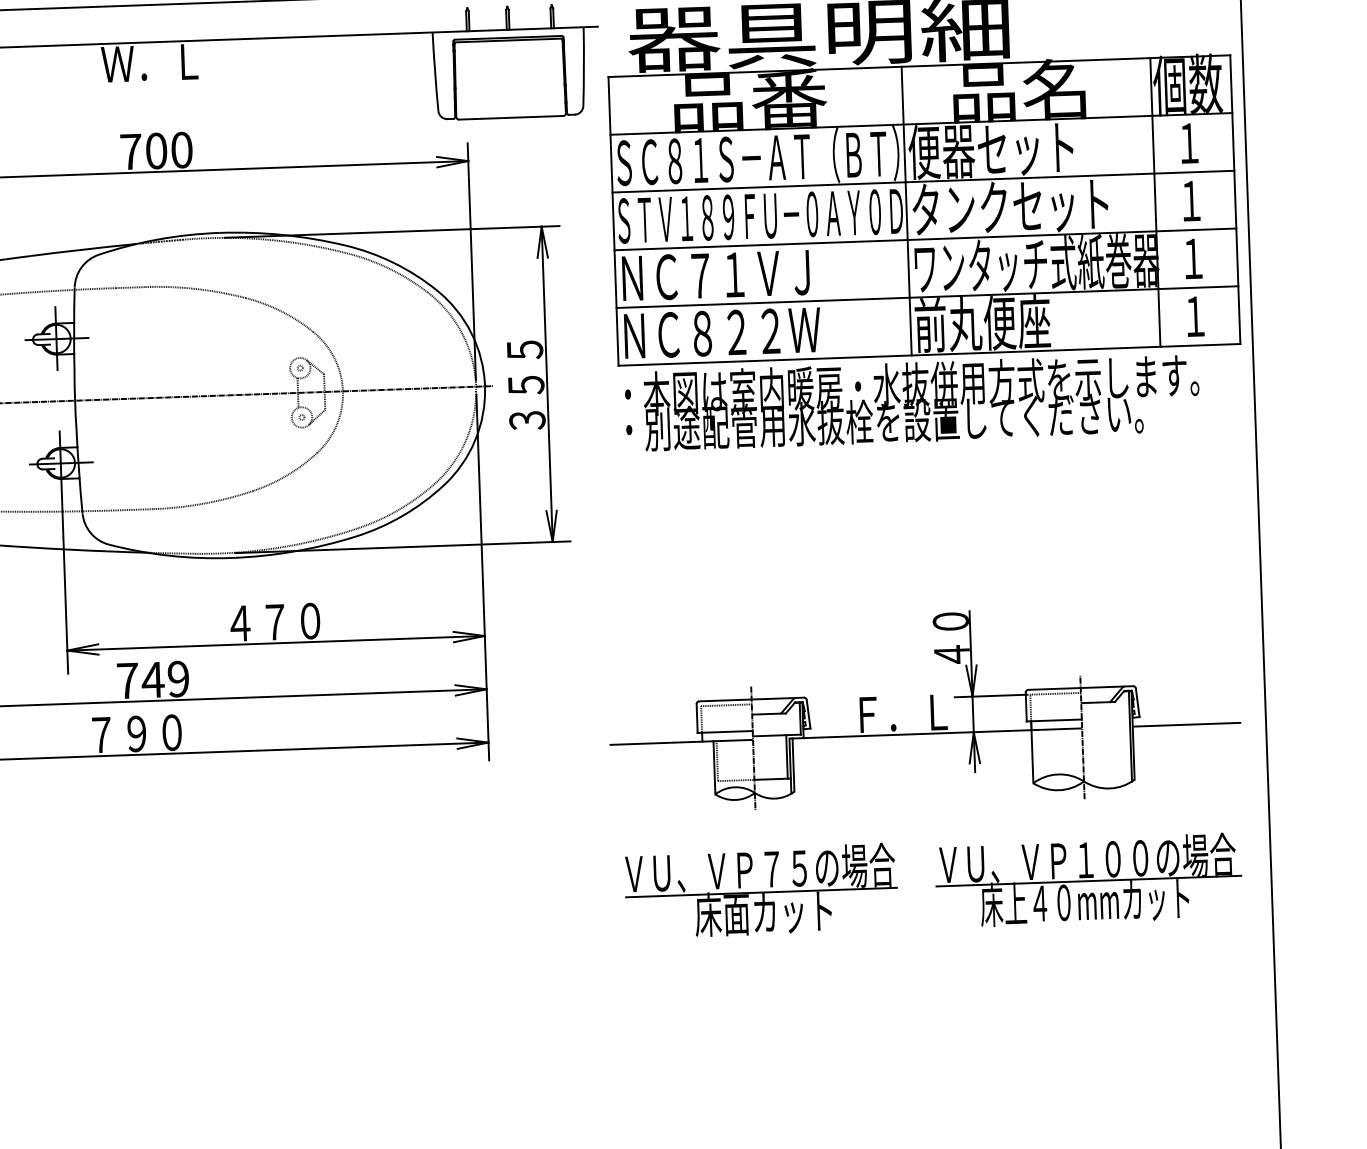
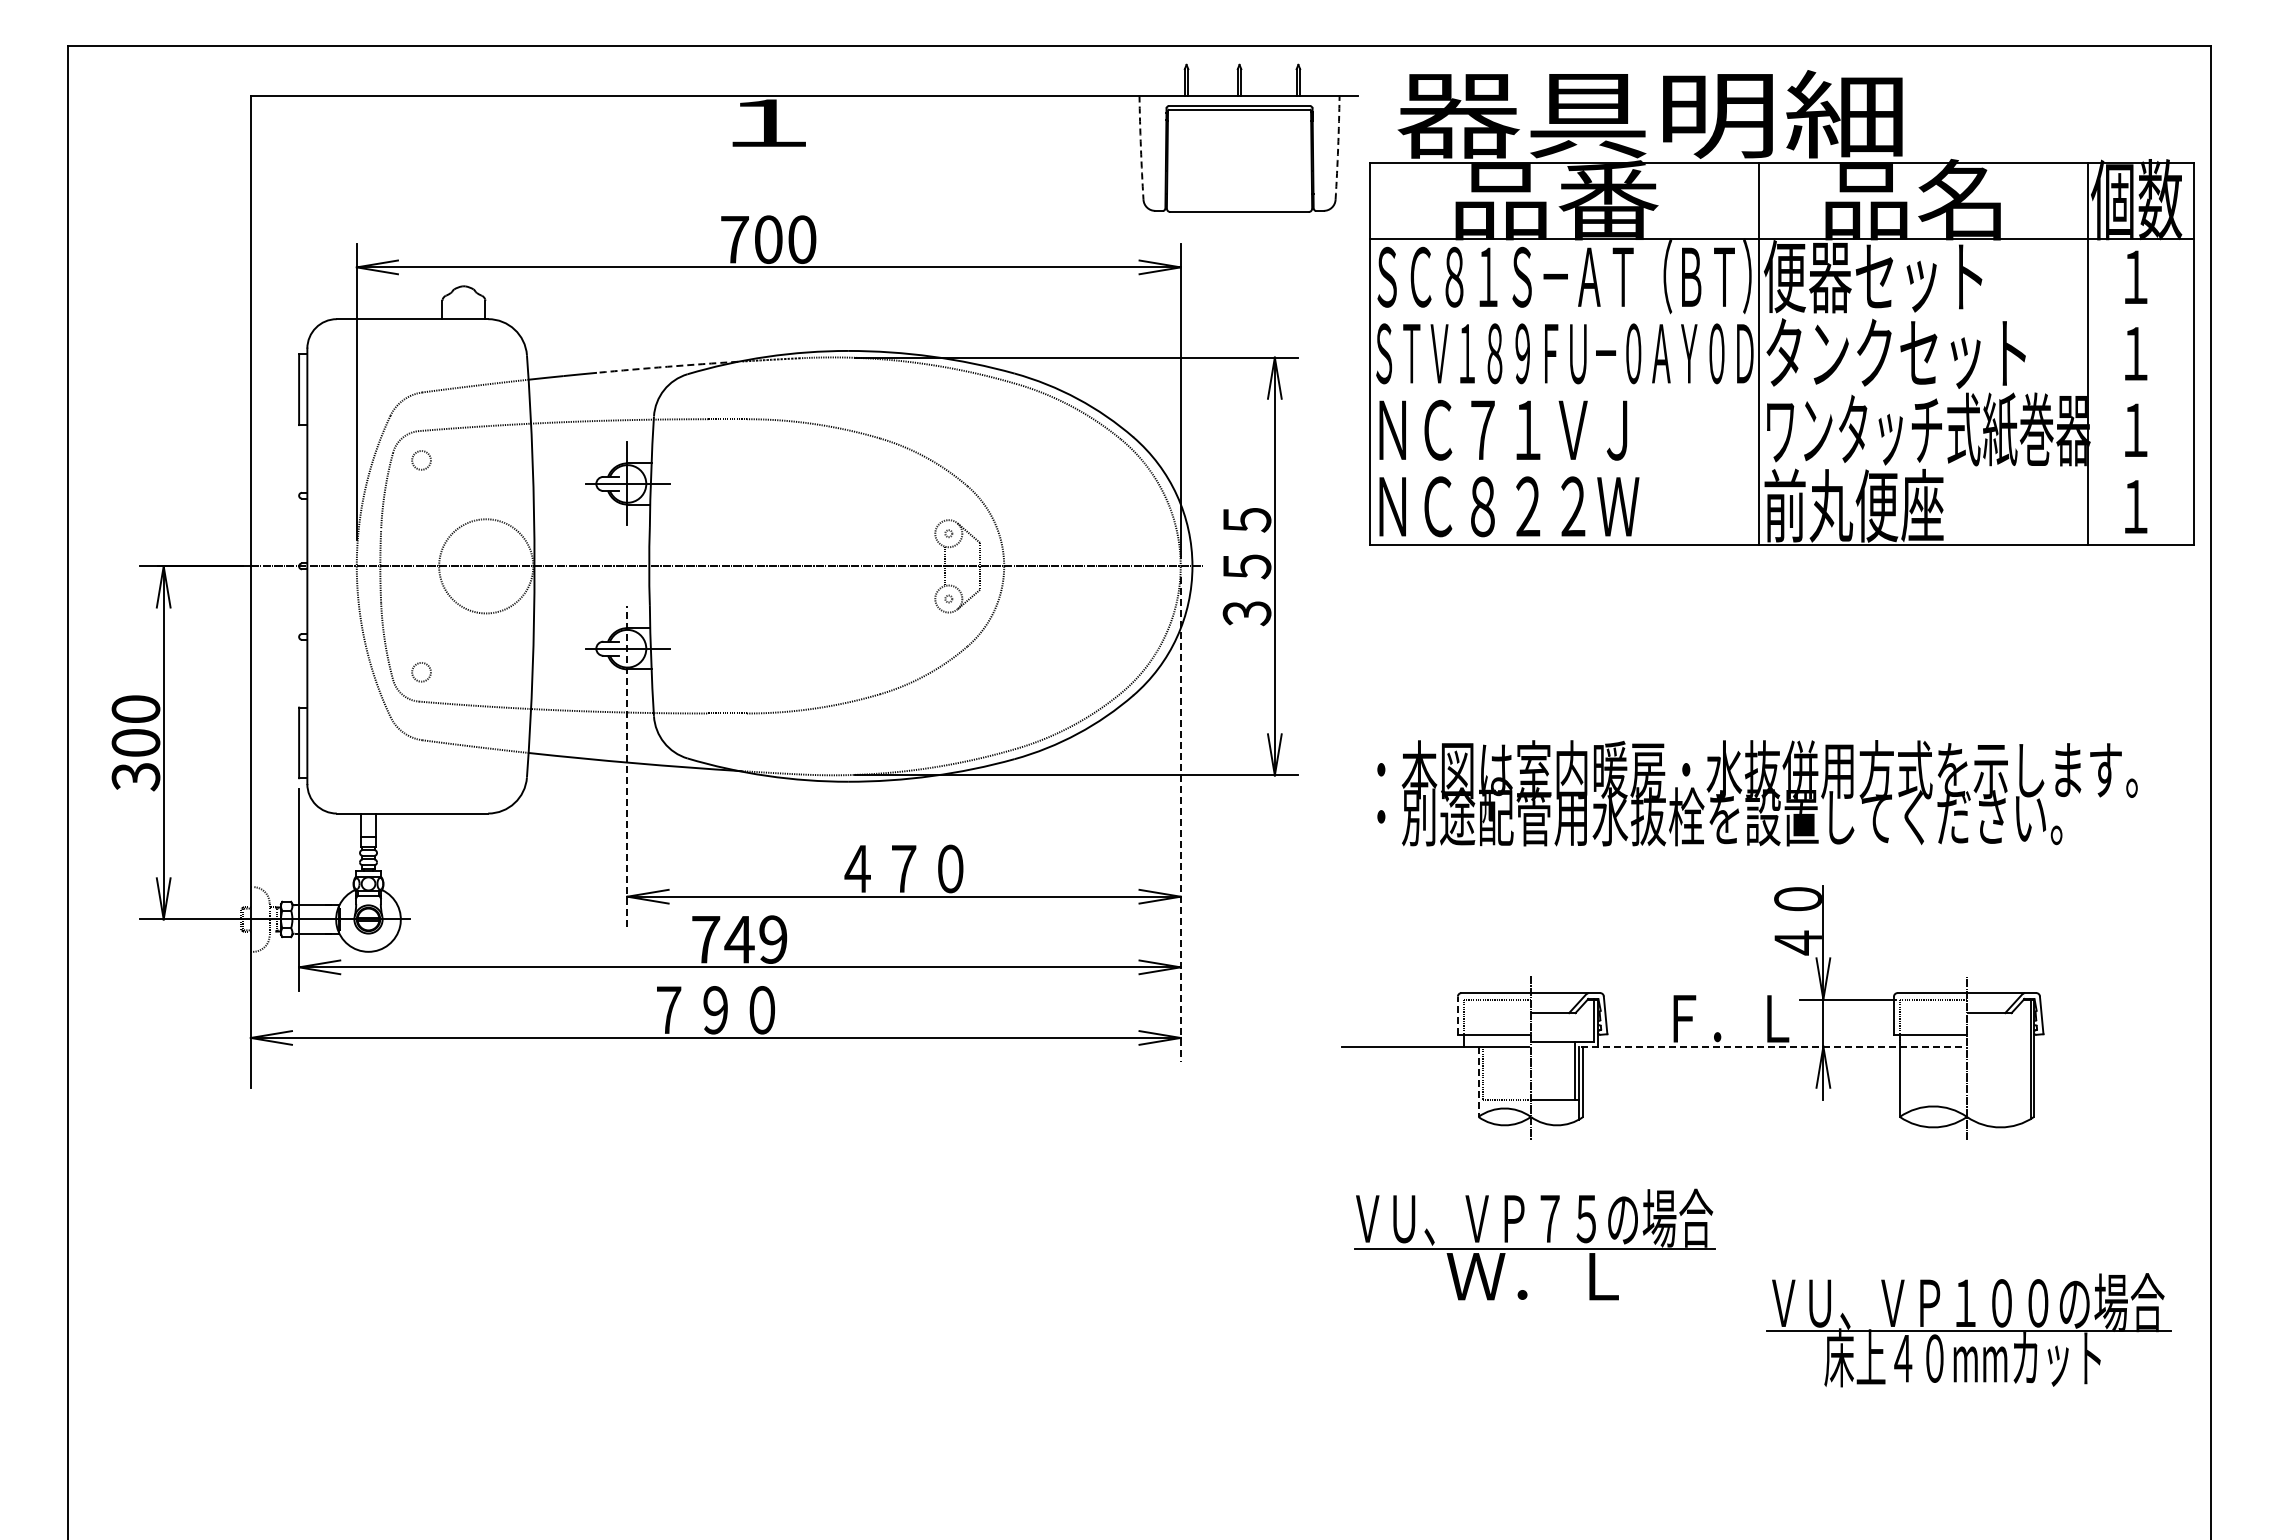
text: (149, 62) -> (763, 122), Ｗ．Ｌ -> １
arc: (584, 66) -> (1338, 147), solid -> dashed
arc: (434, 71) -> (1140, 147), solid -> dashed
line: (923, 181) -> (1782, 315), removed
line: (925, 239) -> (1782, 392), removed
arc: (83, 249) -> (667, 366), solid -> dashed
line: (927, 297) -> (1782, 468), removed
text: (912, 402) -> (1757, 793), moved
line: (63, 552) -> (627, 766), solid -> dashed
line: (482, 577) -> (1180, 819), solid -> dashed
line: (696, 718) -> (1457, 1015), solid -> dashed
line: (1187, 724) -> (2106, 1046), removed
line: (936, 733) -> (1773, 1046), solid -> dashed
line: (714, 768) -> (1478, 1082), solid -> dashed
part: (1088, 880) -> (1968, 1330), moved
text: (763, 912) -> (1536, 1275), 床面カット -> Ｗ．Ｌ

